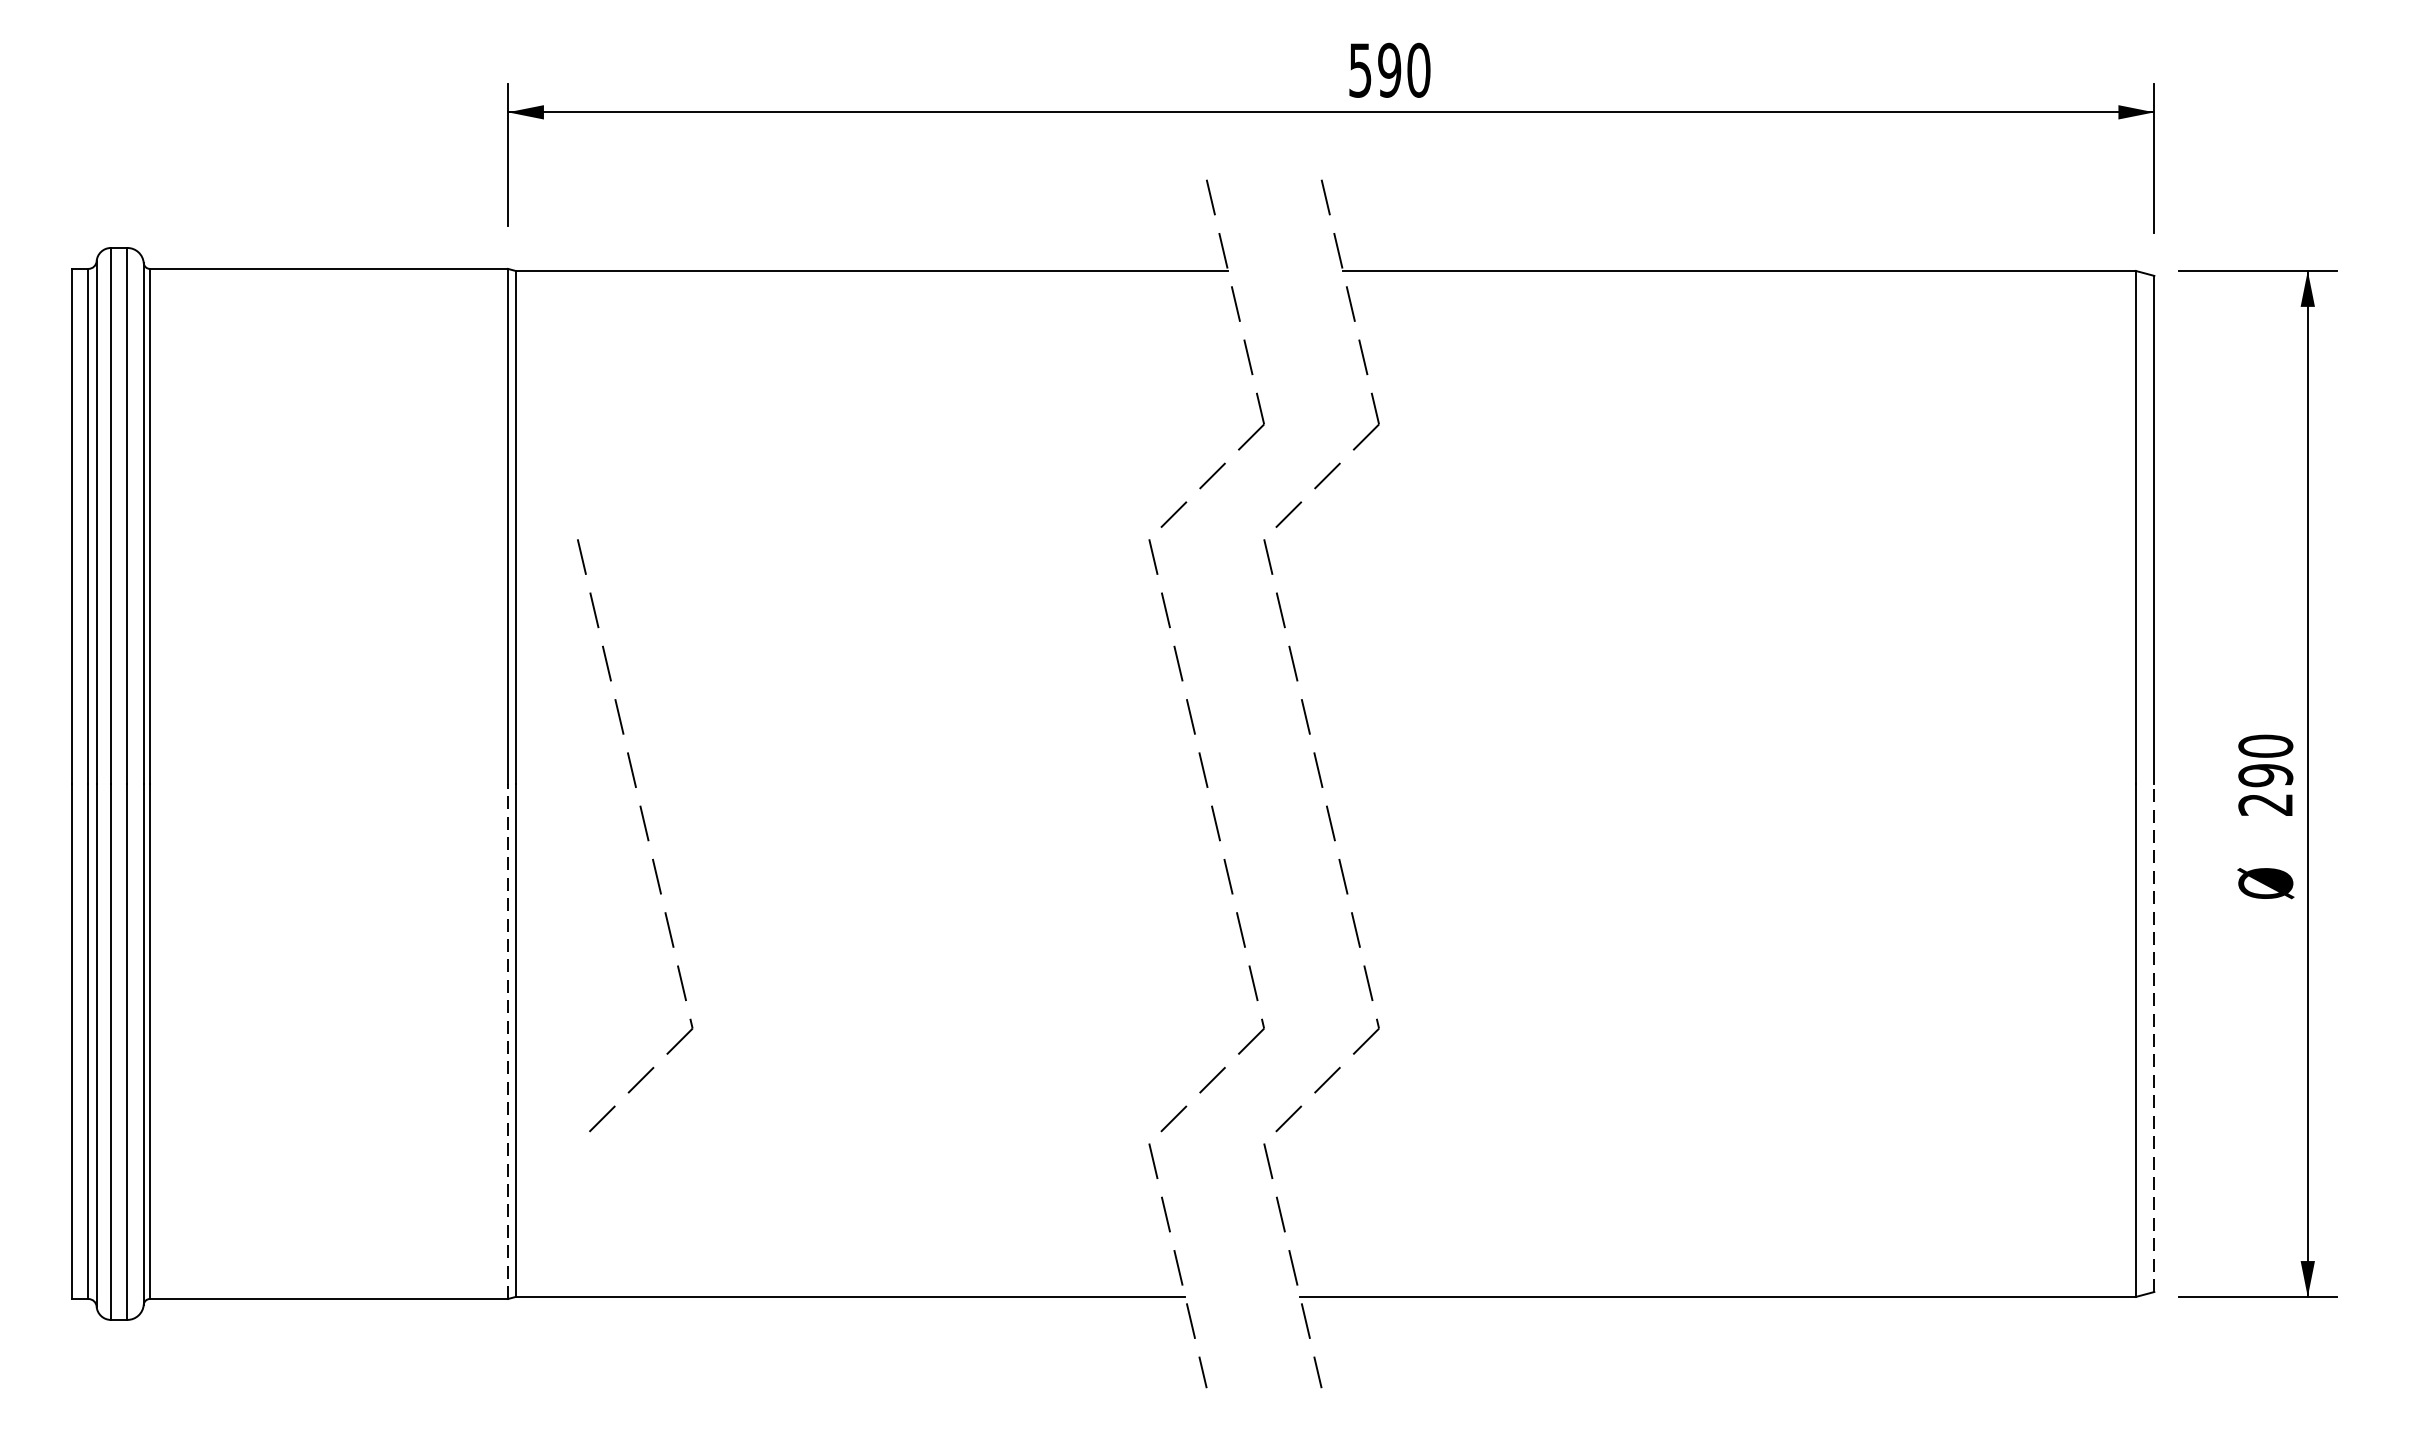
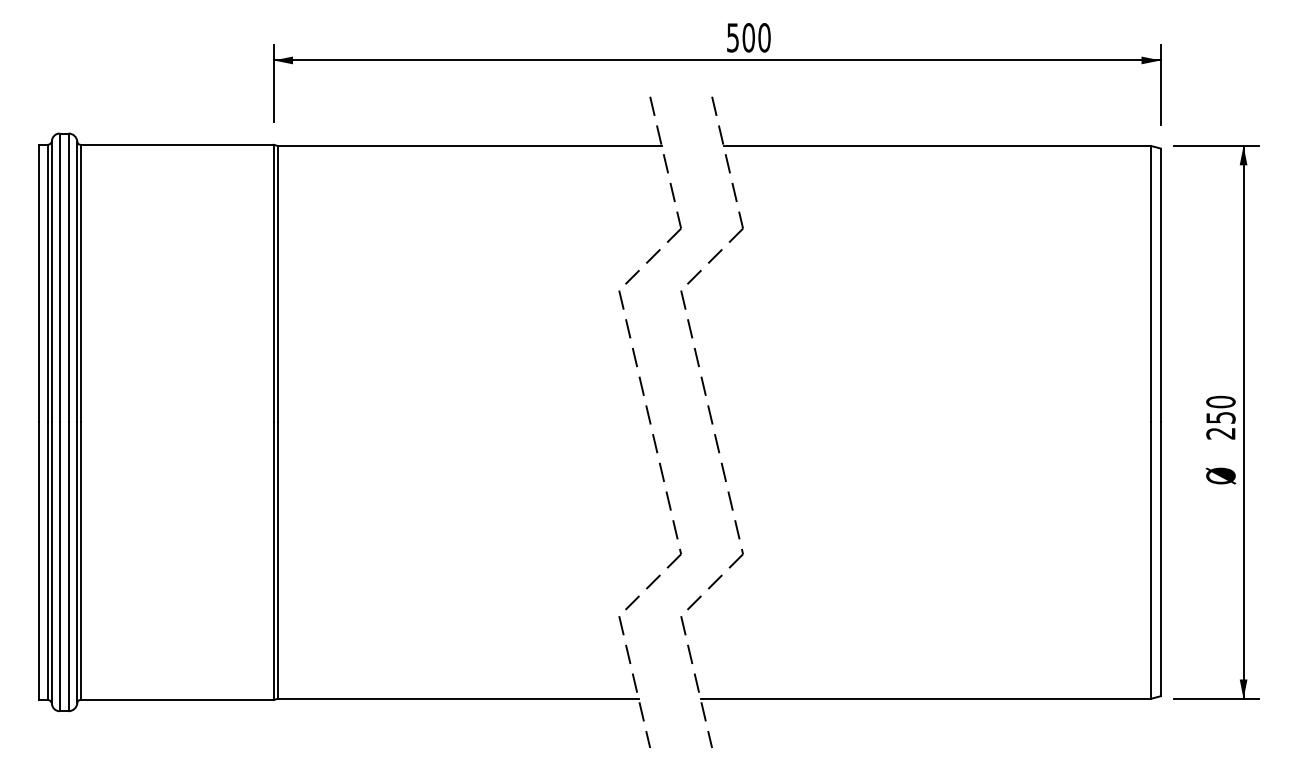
text: (1389, 69) -> (748, 37), 590 -> 500
text: (2264, 774) -> (1220, 417), 290 -> 250
part: (633, 836) -> (341, 450), removed
line: (2153, 1038) -> (1160, 559), dashed -> solid
line: (507, 1042) -> (273, 561), dashed -> solid

